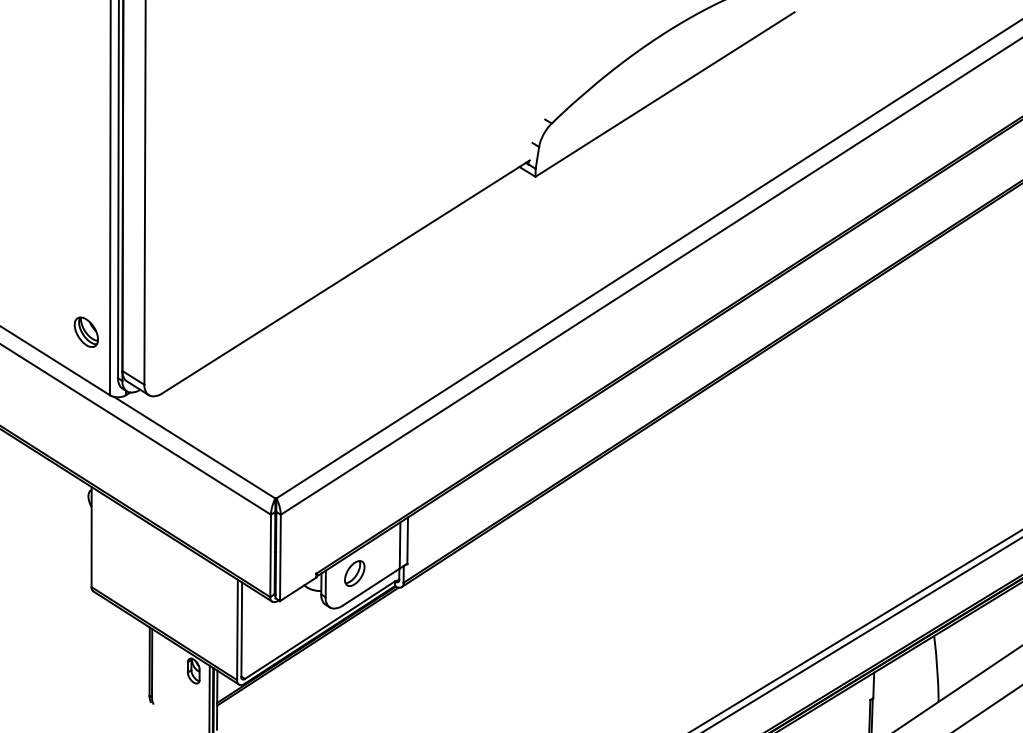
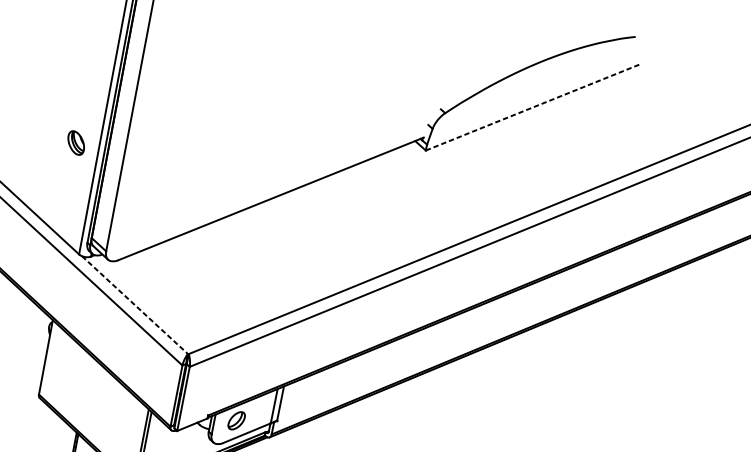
line: (665, 94) -> (533, 107), solid -> dashed
part: (85, 331) -> (75, 142), moved
line: (195, 447) -> (135, 305), solid -> dashed

